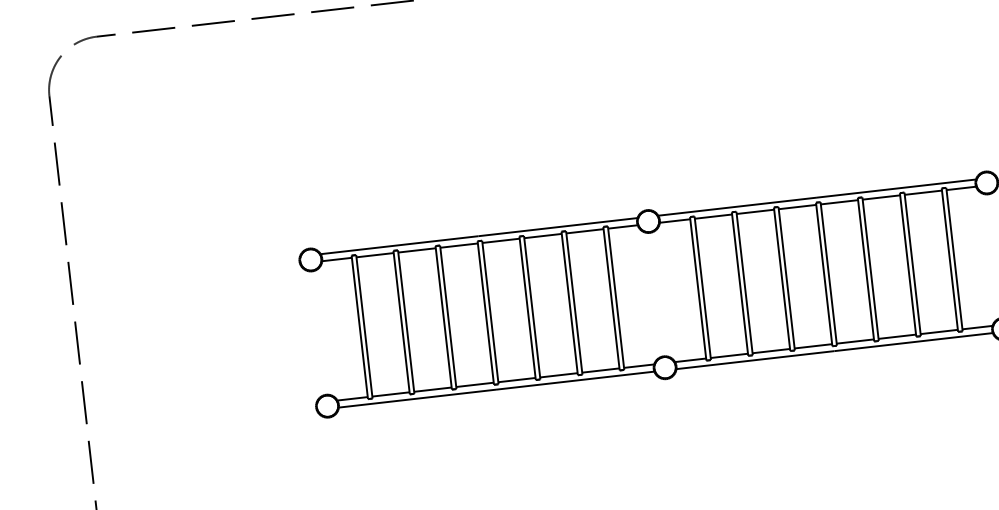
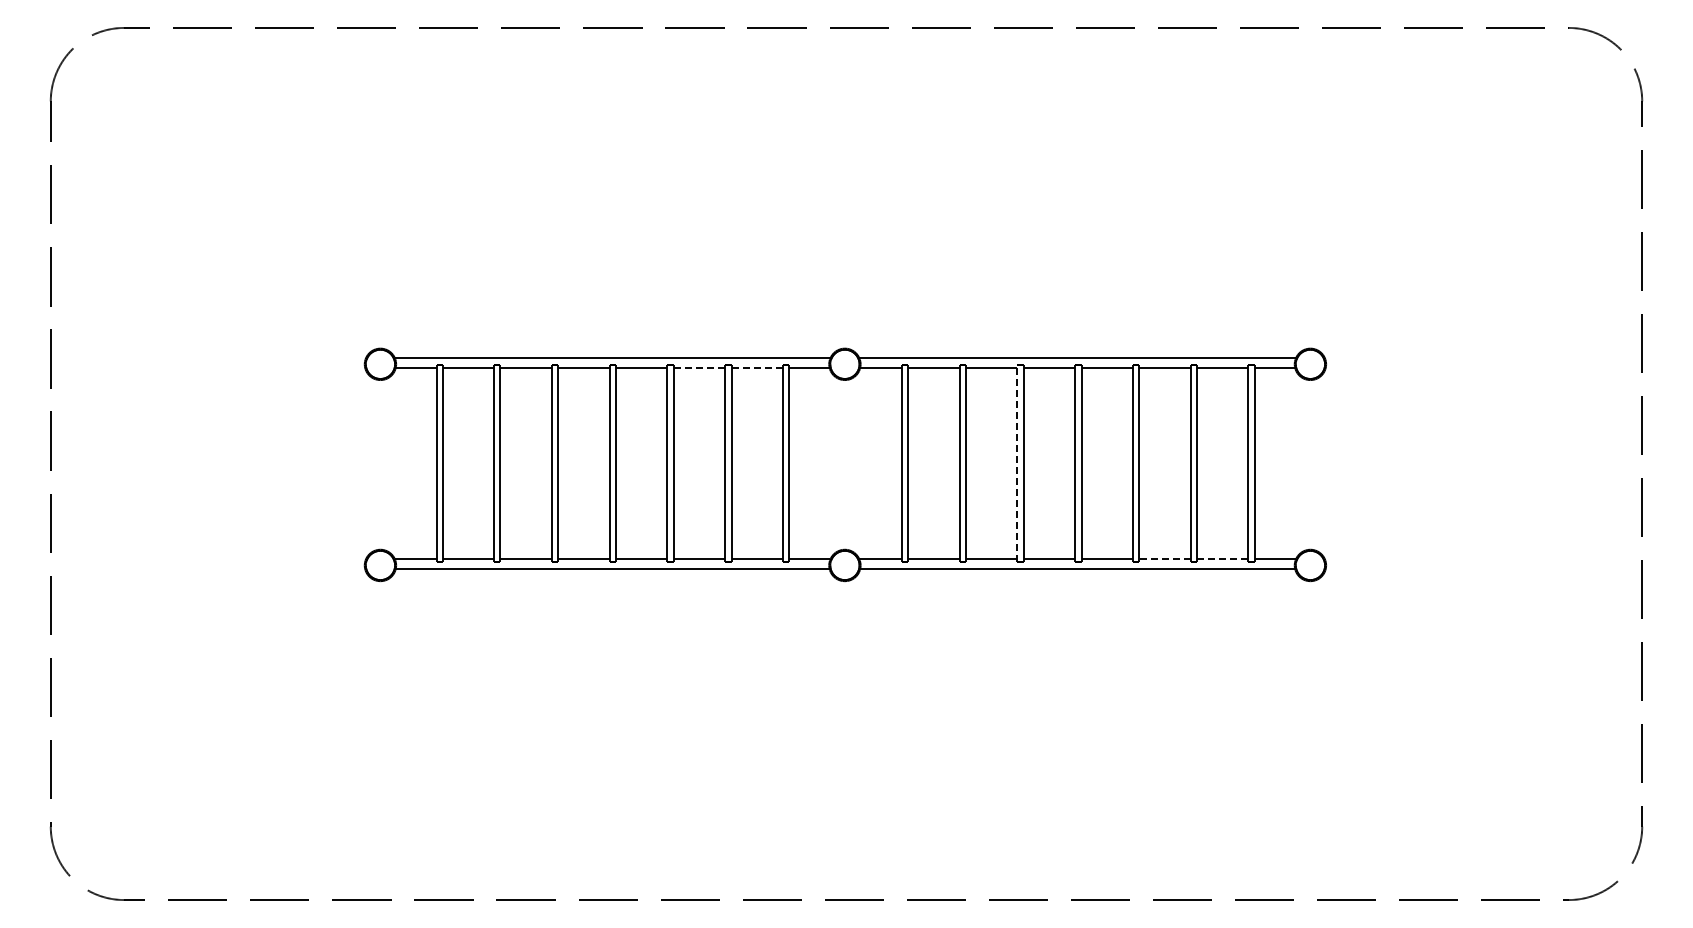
line: (585, 231) -> (757, 367), solid -> dashed
line: (543, 235) -> (699, 367), solid -> dashed
line: (782, 279) -> (1017, 463), solid -> dashed
line: (939, 332) -> (1222, 559), solid -> dashed
line: (897, 336) -> (1165, 559), solid -> dashed

